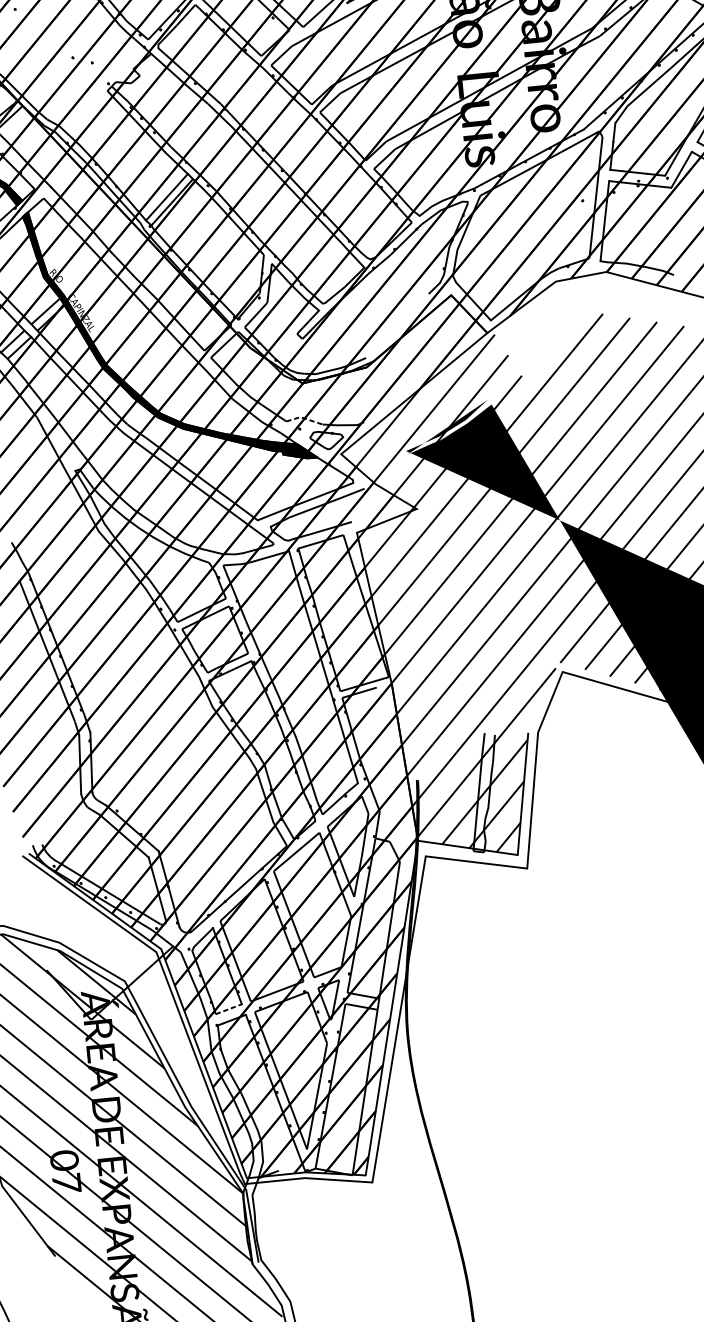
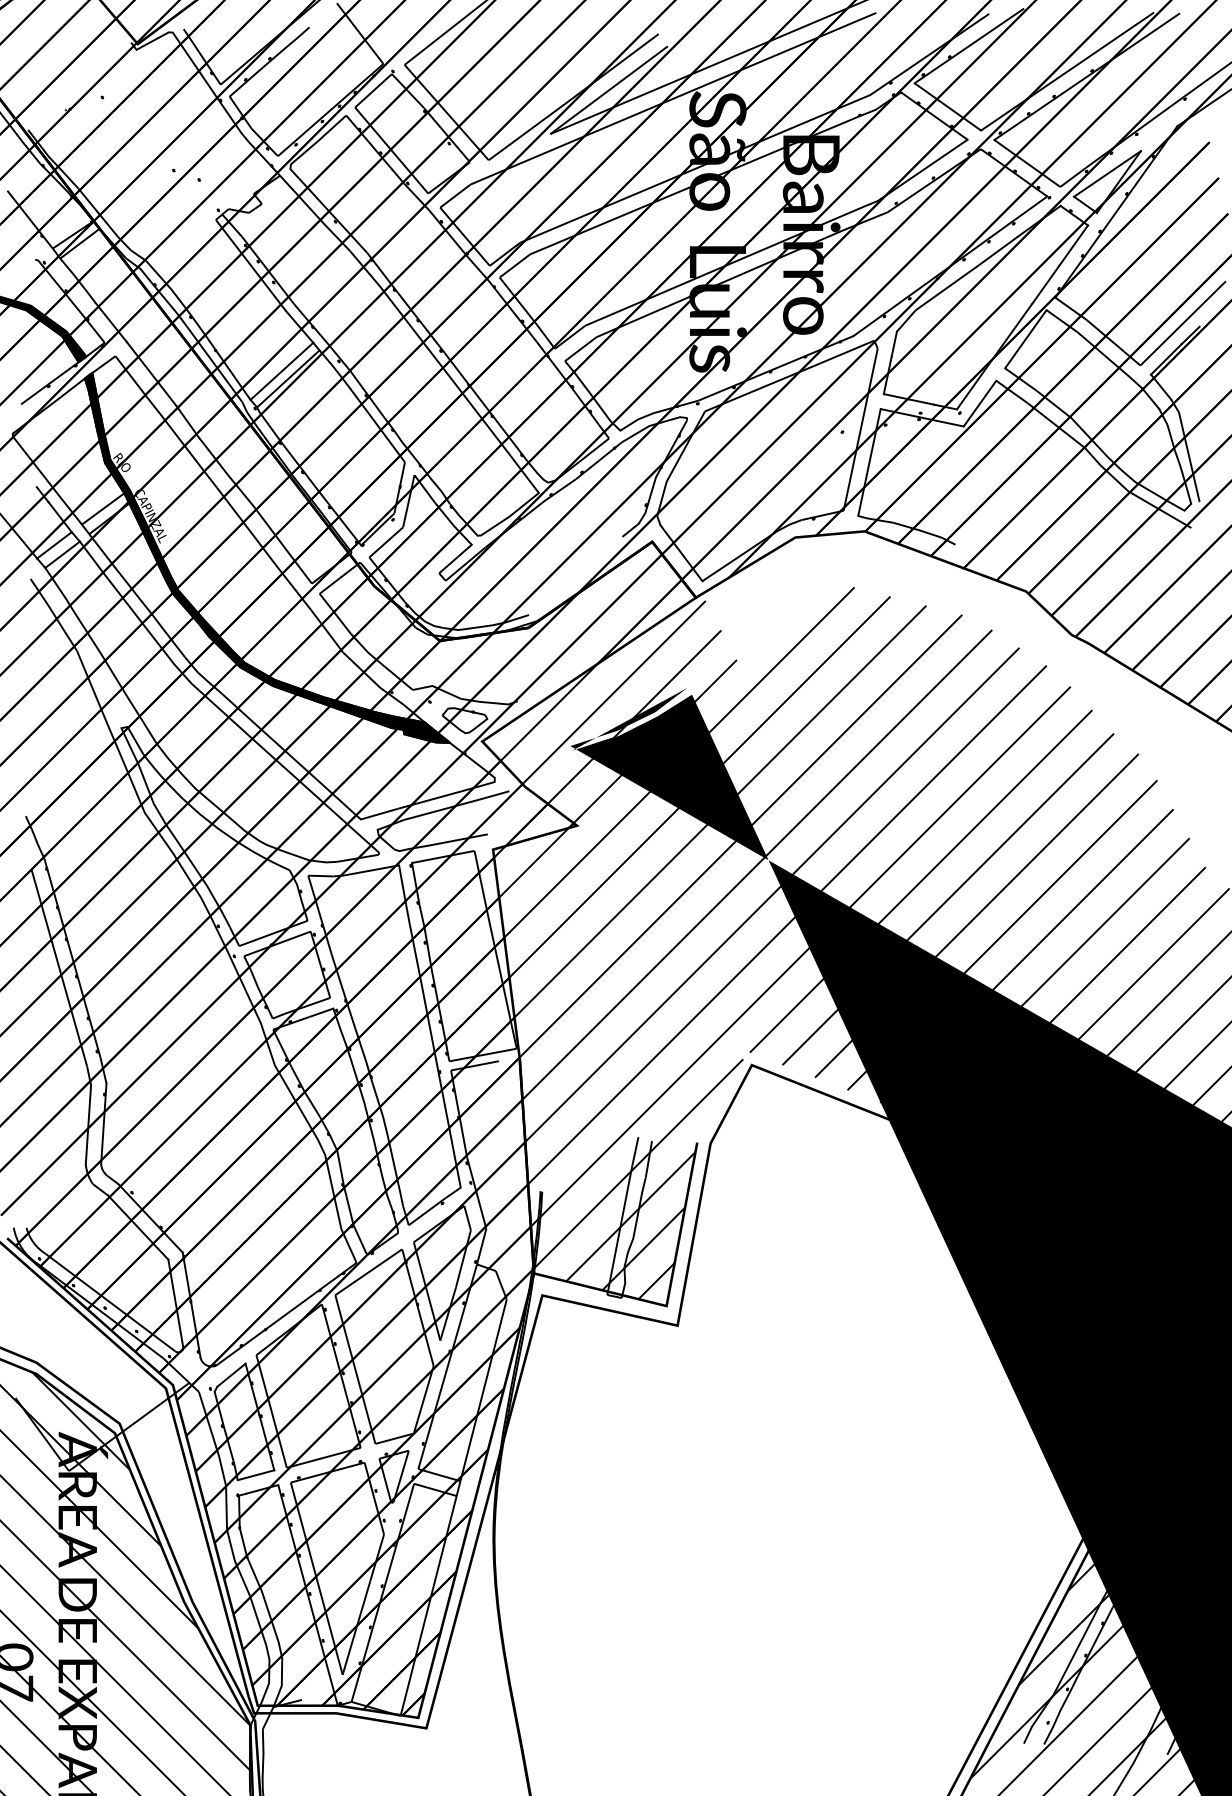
line: (304, 418) -> (437, 688), dashed -> solid
line: (229, 1009) -> (256, 1475), dashed -> solid

